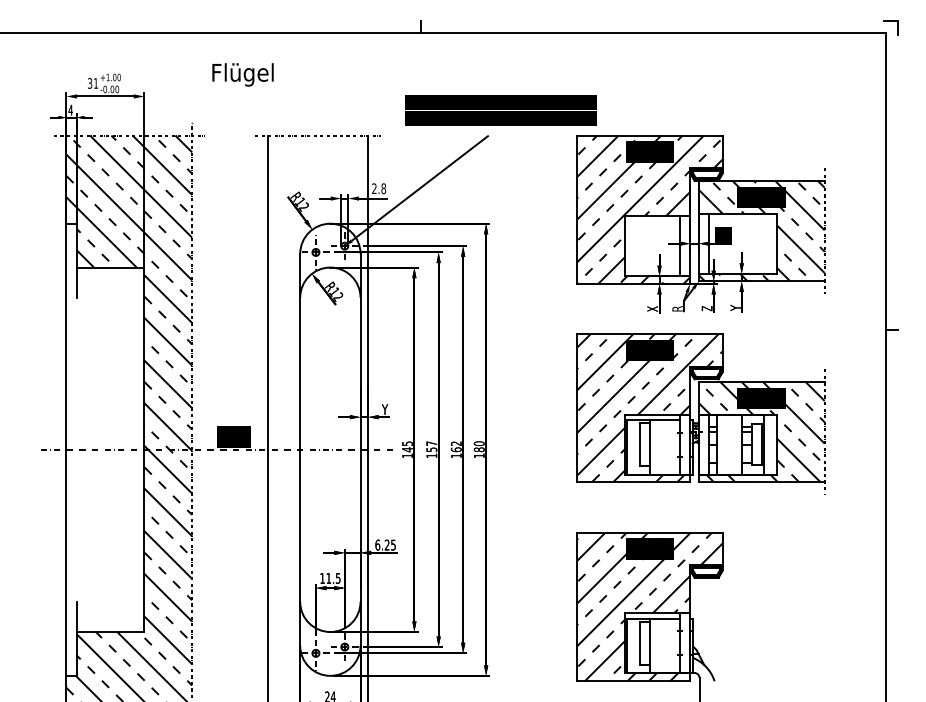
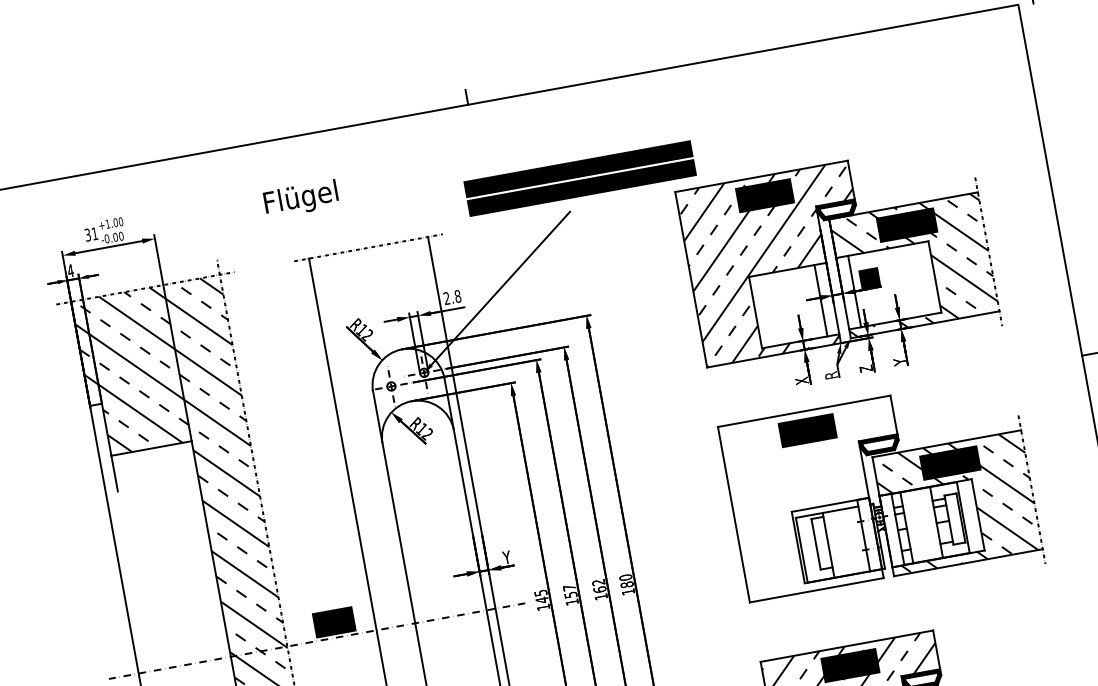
text: (242, 74) -> (300, 198), moved
hatch: (649, 408) -> (819, 499), removed

